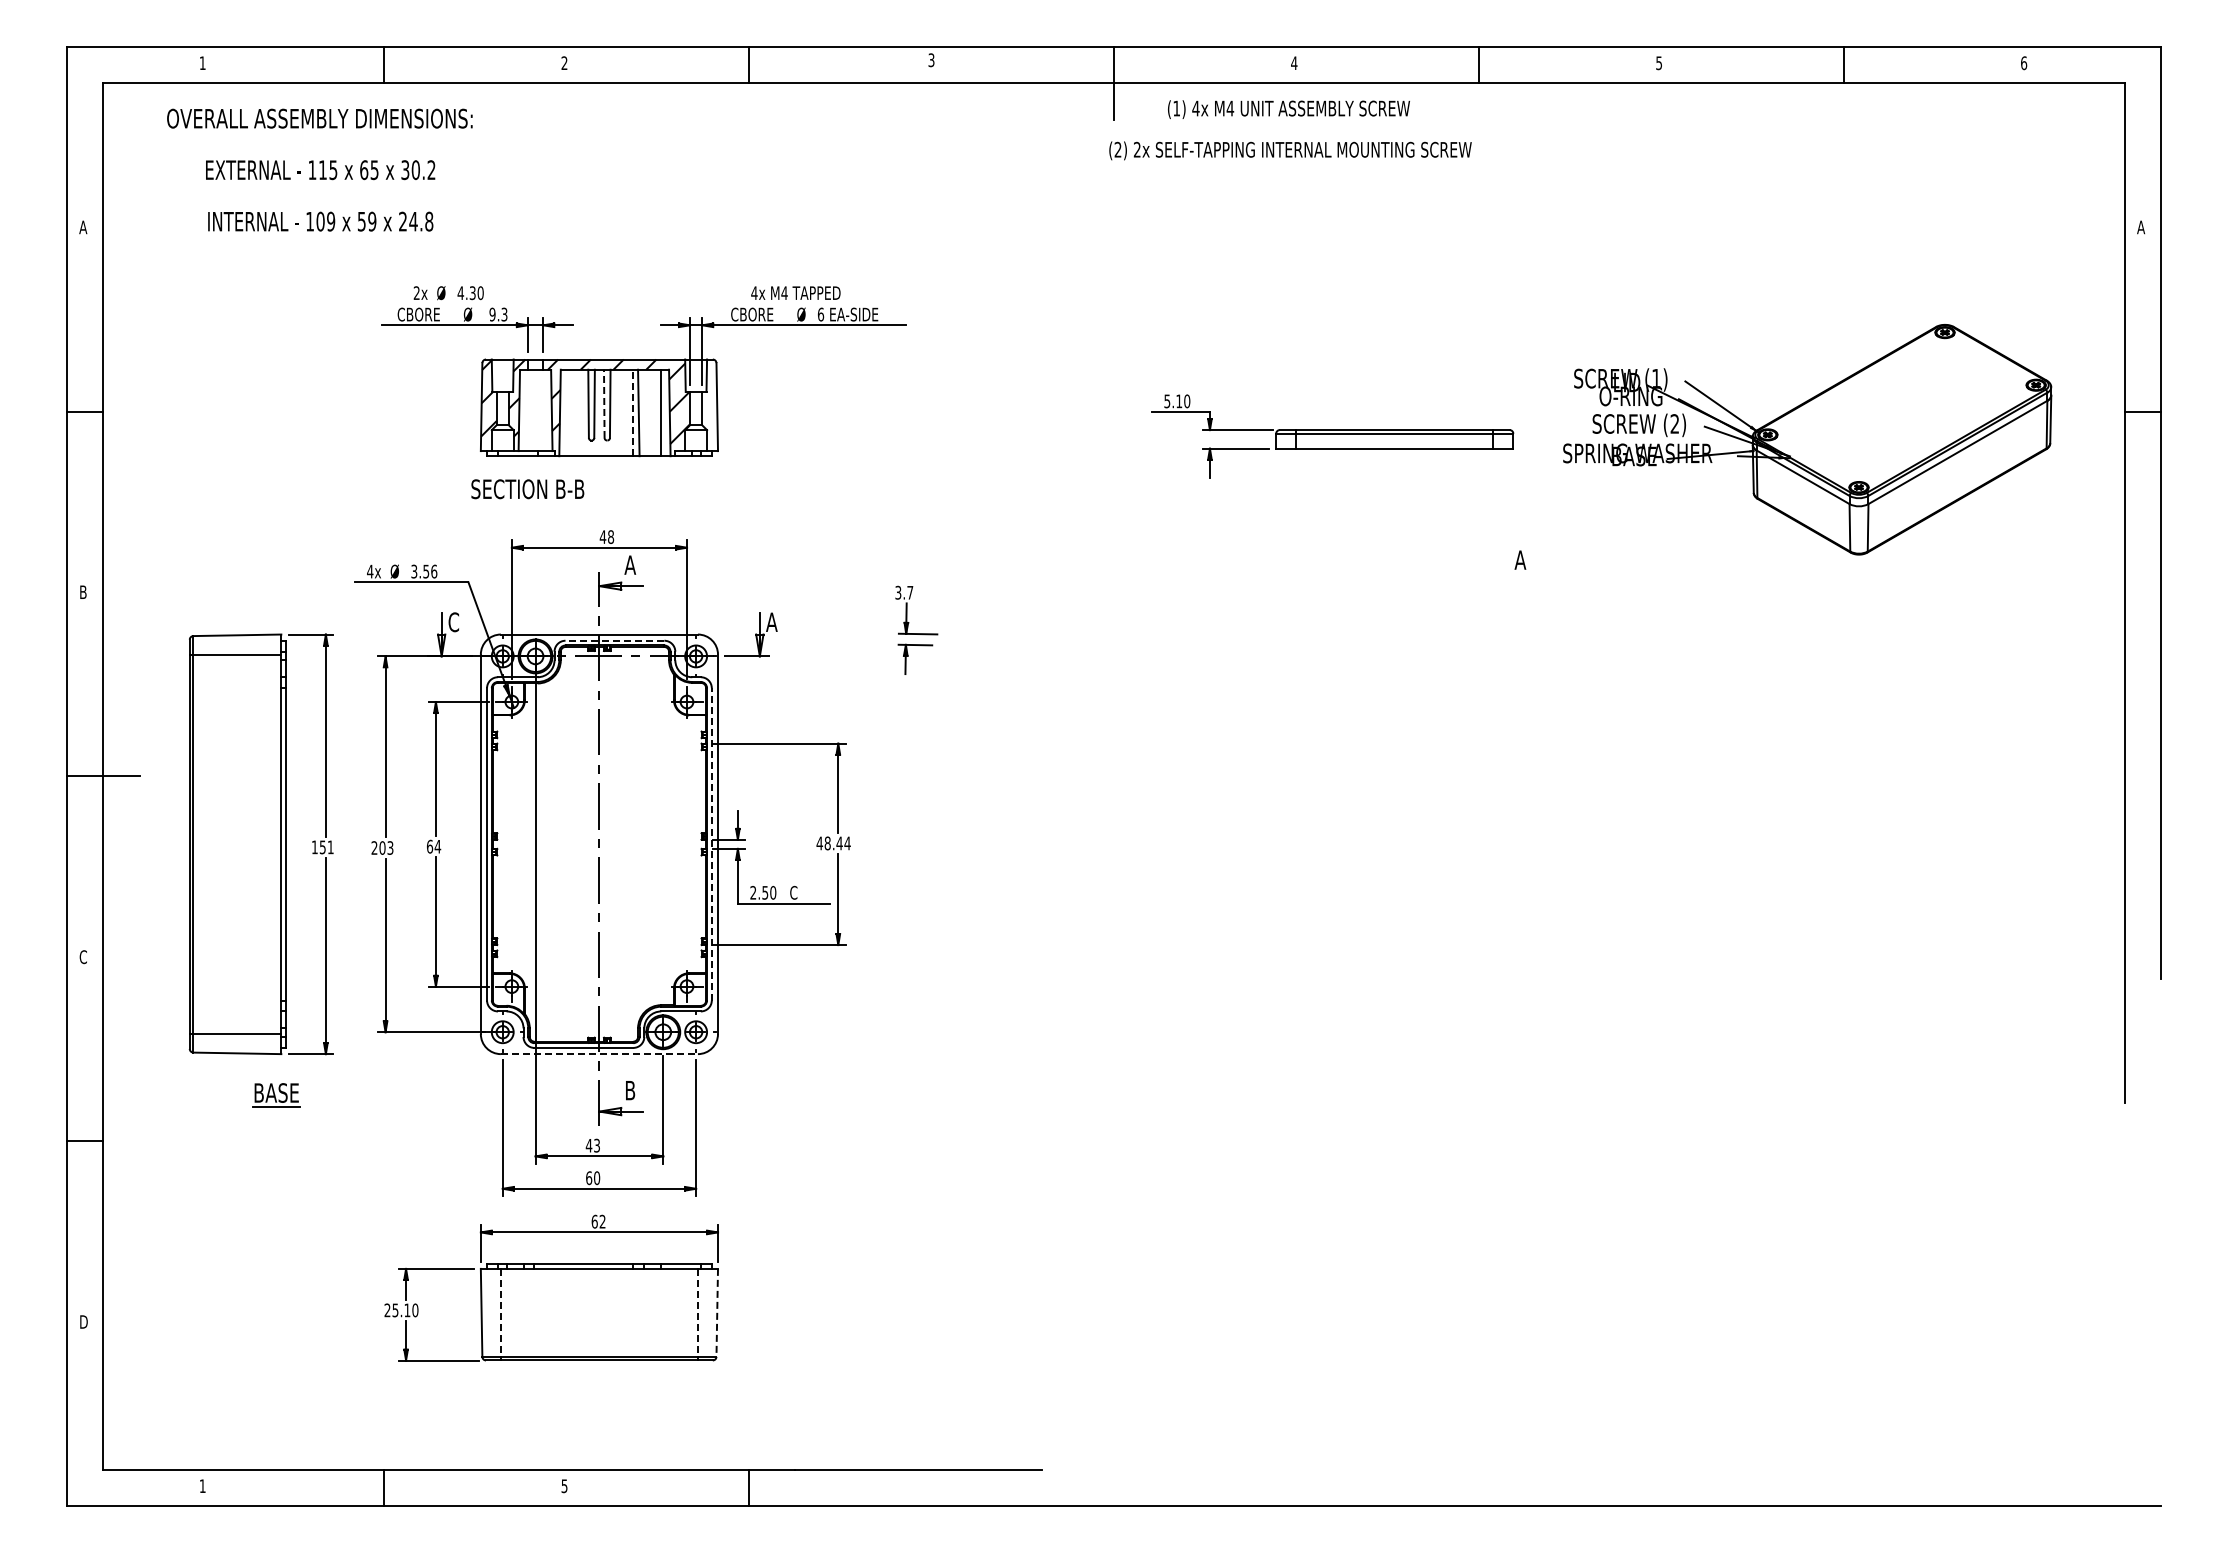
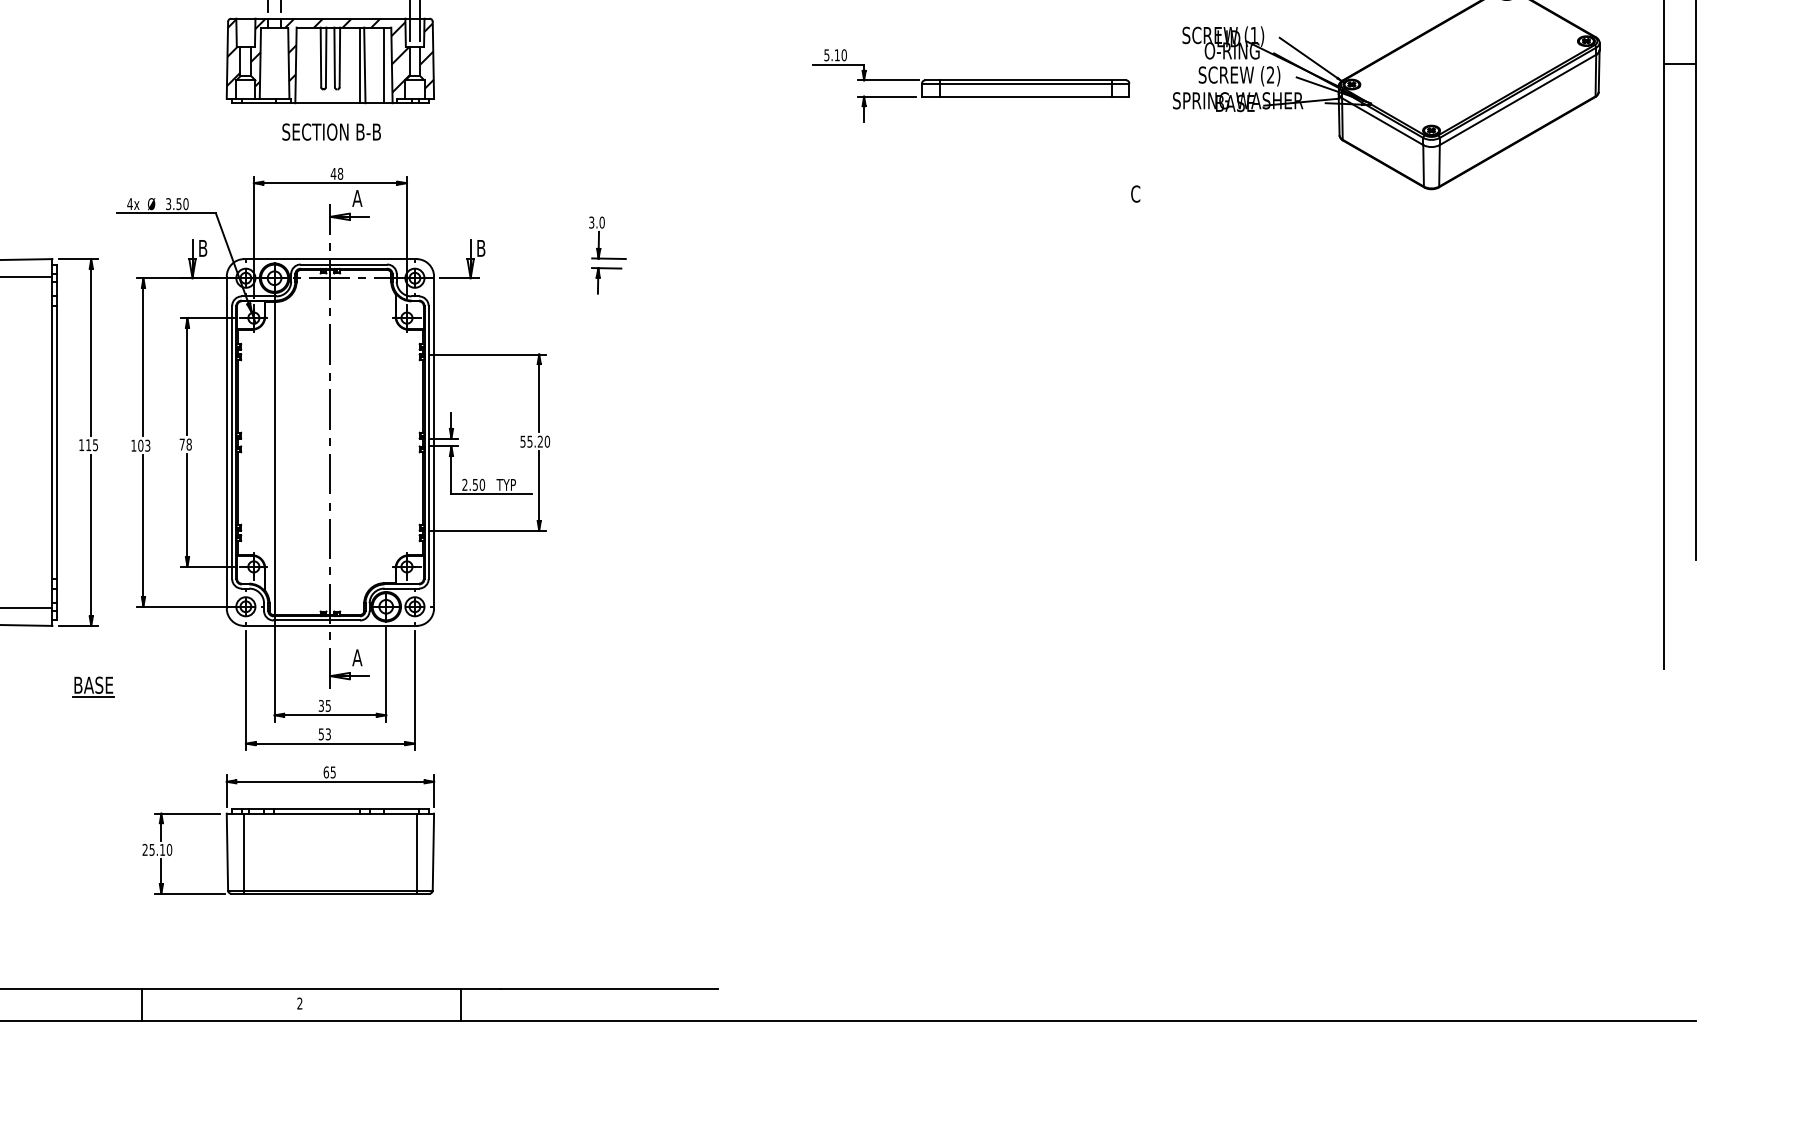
hatch: (709, 402) -> (426, 56), added
line: (604, 403) -> (334, 57), dashed -> solid
line: (633, 412) -> (360, 65), dashed -> solid
text: (527, 489) -> (331, 132), moved
text: (1520, 560) -> (1135, 194), A -> C
text: (434, 571) -> (186, 204), 3.56 -> 3.50
text: (910, 592) -> (602, 222), 3.7 -> 3.0
text: (771, 621) -> (480, 247), A -> B
text: (453, 622) -> (202, 248), C -> B
line: (614, 640) -> (343, 264), dashed -> solid
line: (711, 843) -> (428, 441), dashed -> solid
text: (833, 843) -> (535, 441), 48.44 -> 55.20
text: (433, 846) -> (185, 444), 64 -> 78
text: (326, 847) -> (91, 445), 151 -> 115
text: (374, 847) -> (133, 445), 203 -> 103
text: (800, 892) -> (506, 484), C -> TYP
line: (599, 1054) -> (330, 626), dashed -> solid
text: (629, 1090) -> (356, 657), B -> A
part: (276, 1095) -> (93, 687), moved
text: (592, 1145) -> (324, 705), 43 -> 35
text: (593, 1178) -> (325, 734), 60 -> 53
text: (602, 1221) -> (333, 772), 62 -> 65
line: (500, 1312) -> (243, 851), dashed -> solid
line: (697, 1312) -> (416, 851), dashed -> solid
line: (717, 1313) -> (433, 852), dashed -> solid
text: (564, 1486) -> (299, 1003), 5 -> 2

